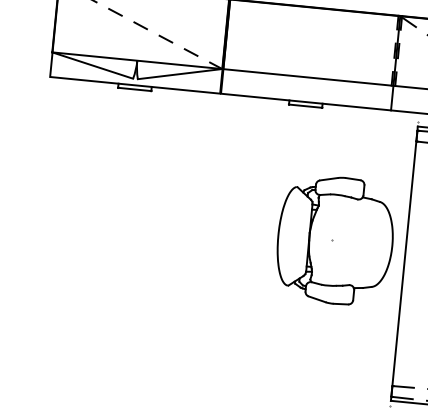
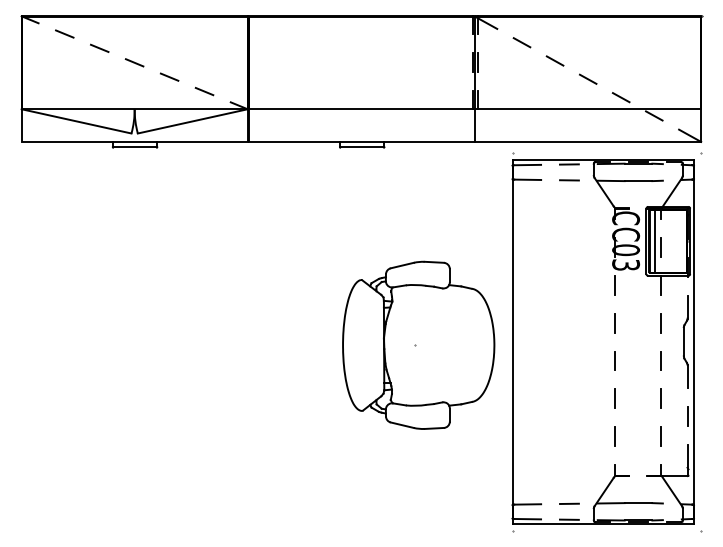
part: (335, 239) -> (418, 344), moved

